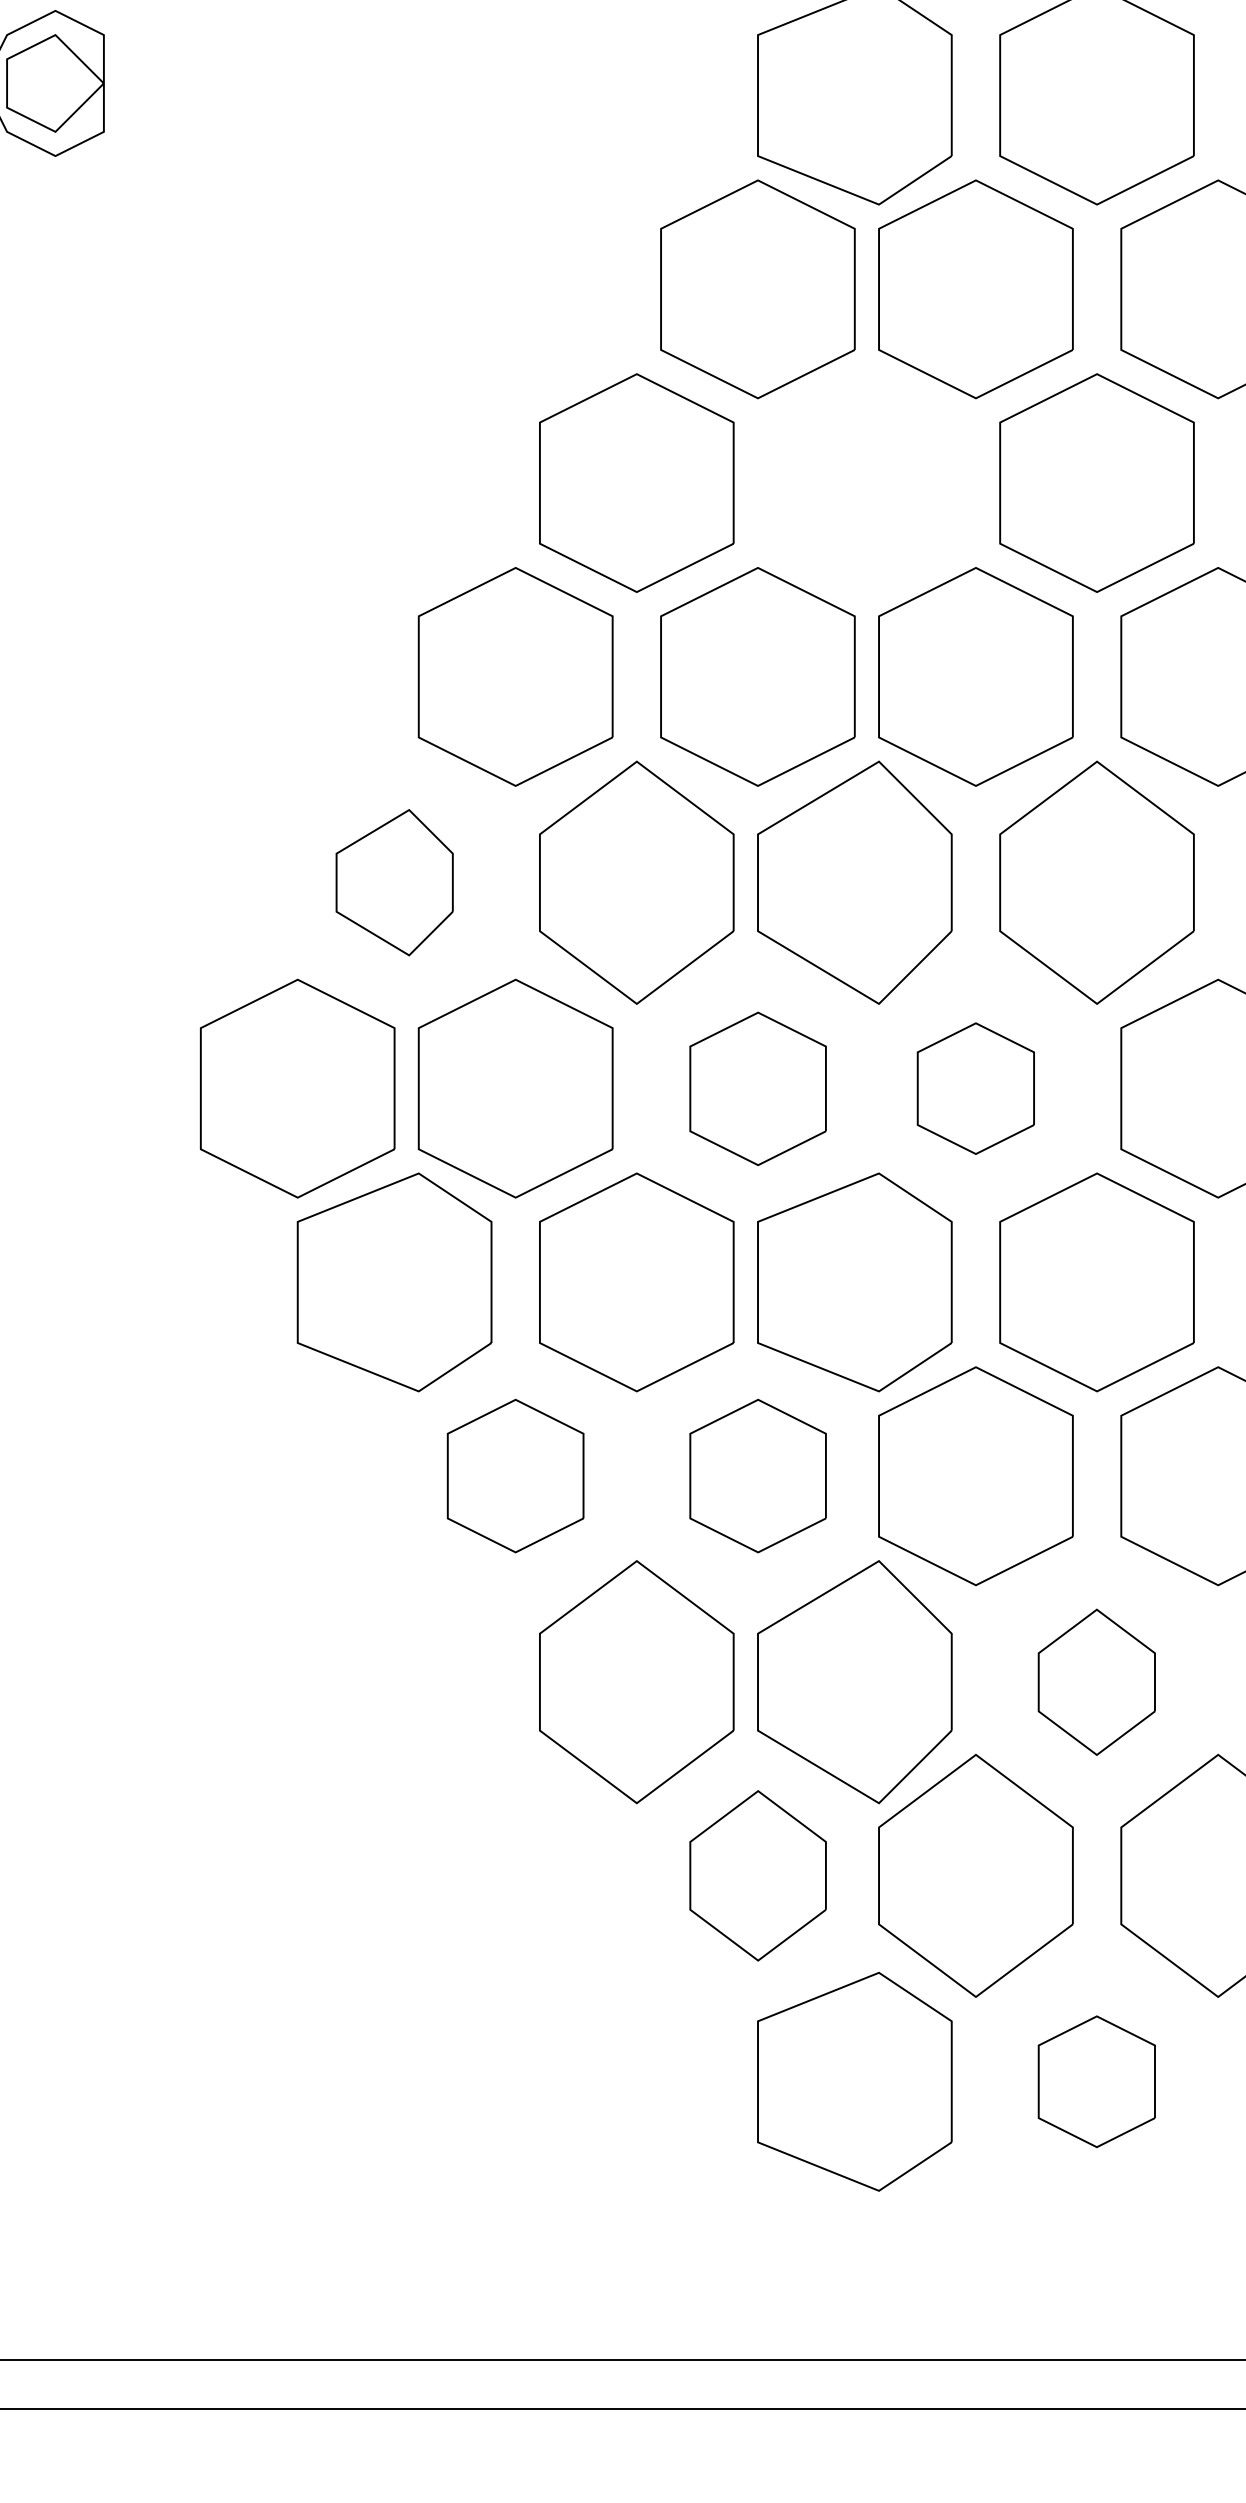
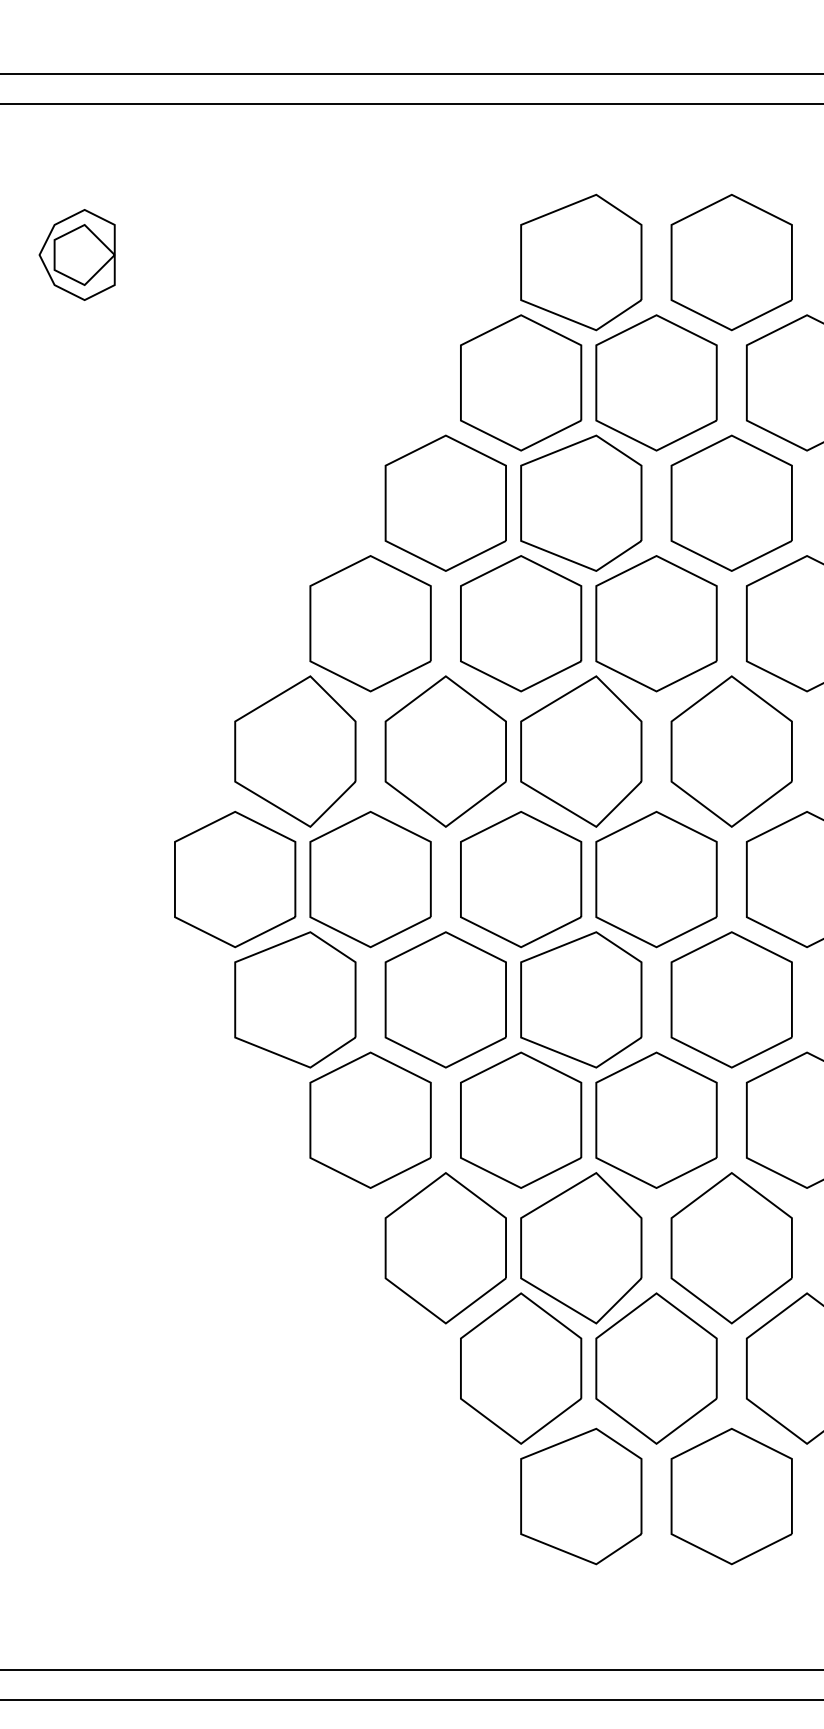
part: (855, 481) -> (581, 502), added
part: (394, 882) -> (295, 751), size x1.67
part: (758, 1088) -> (521, 879), size x1.43
part: (975, 1088) -> (656, 879), size x1.67
part: (515, 1474) -> (370, 1119), size x1.43
part: (758, 1474) -> (521, 1119), size x1.43
part: (1096, 1682) -> (731, 1248), size x1.67
part: (758, 1875) -> (521, 1368), size x1.43
part: (1096, 2081) -> (731, 1496), size x1.67

